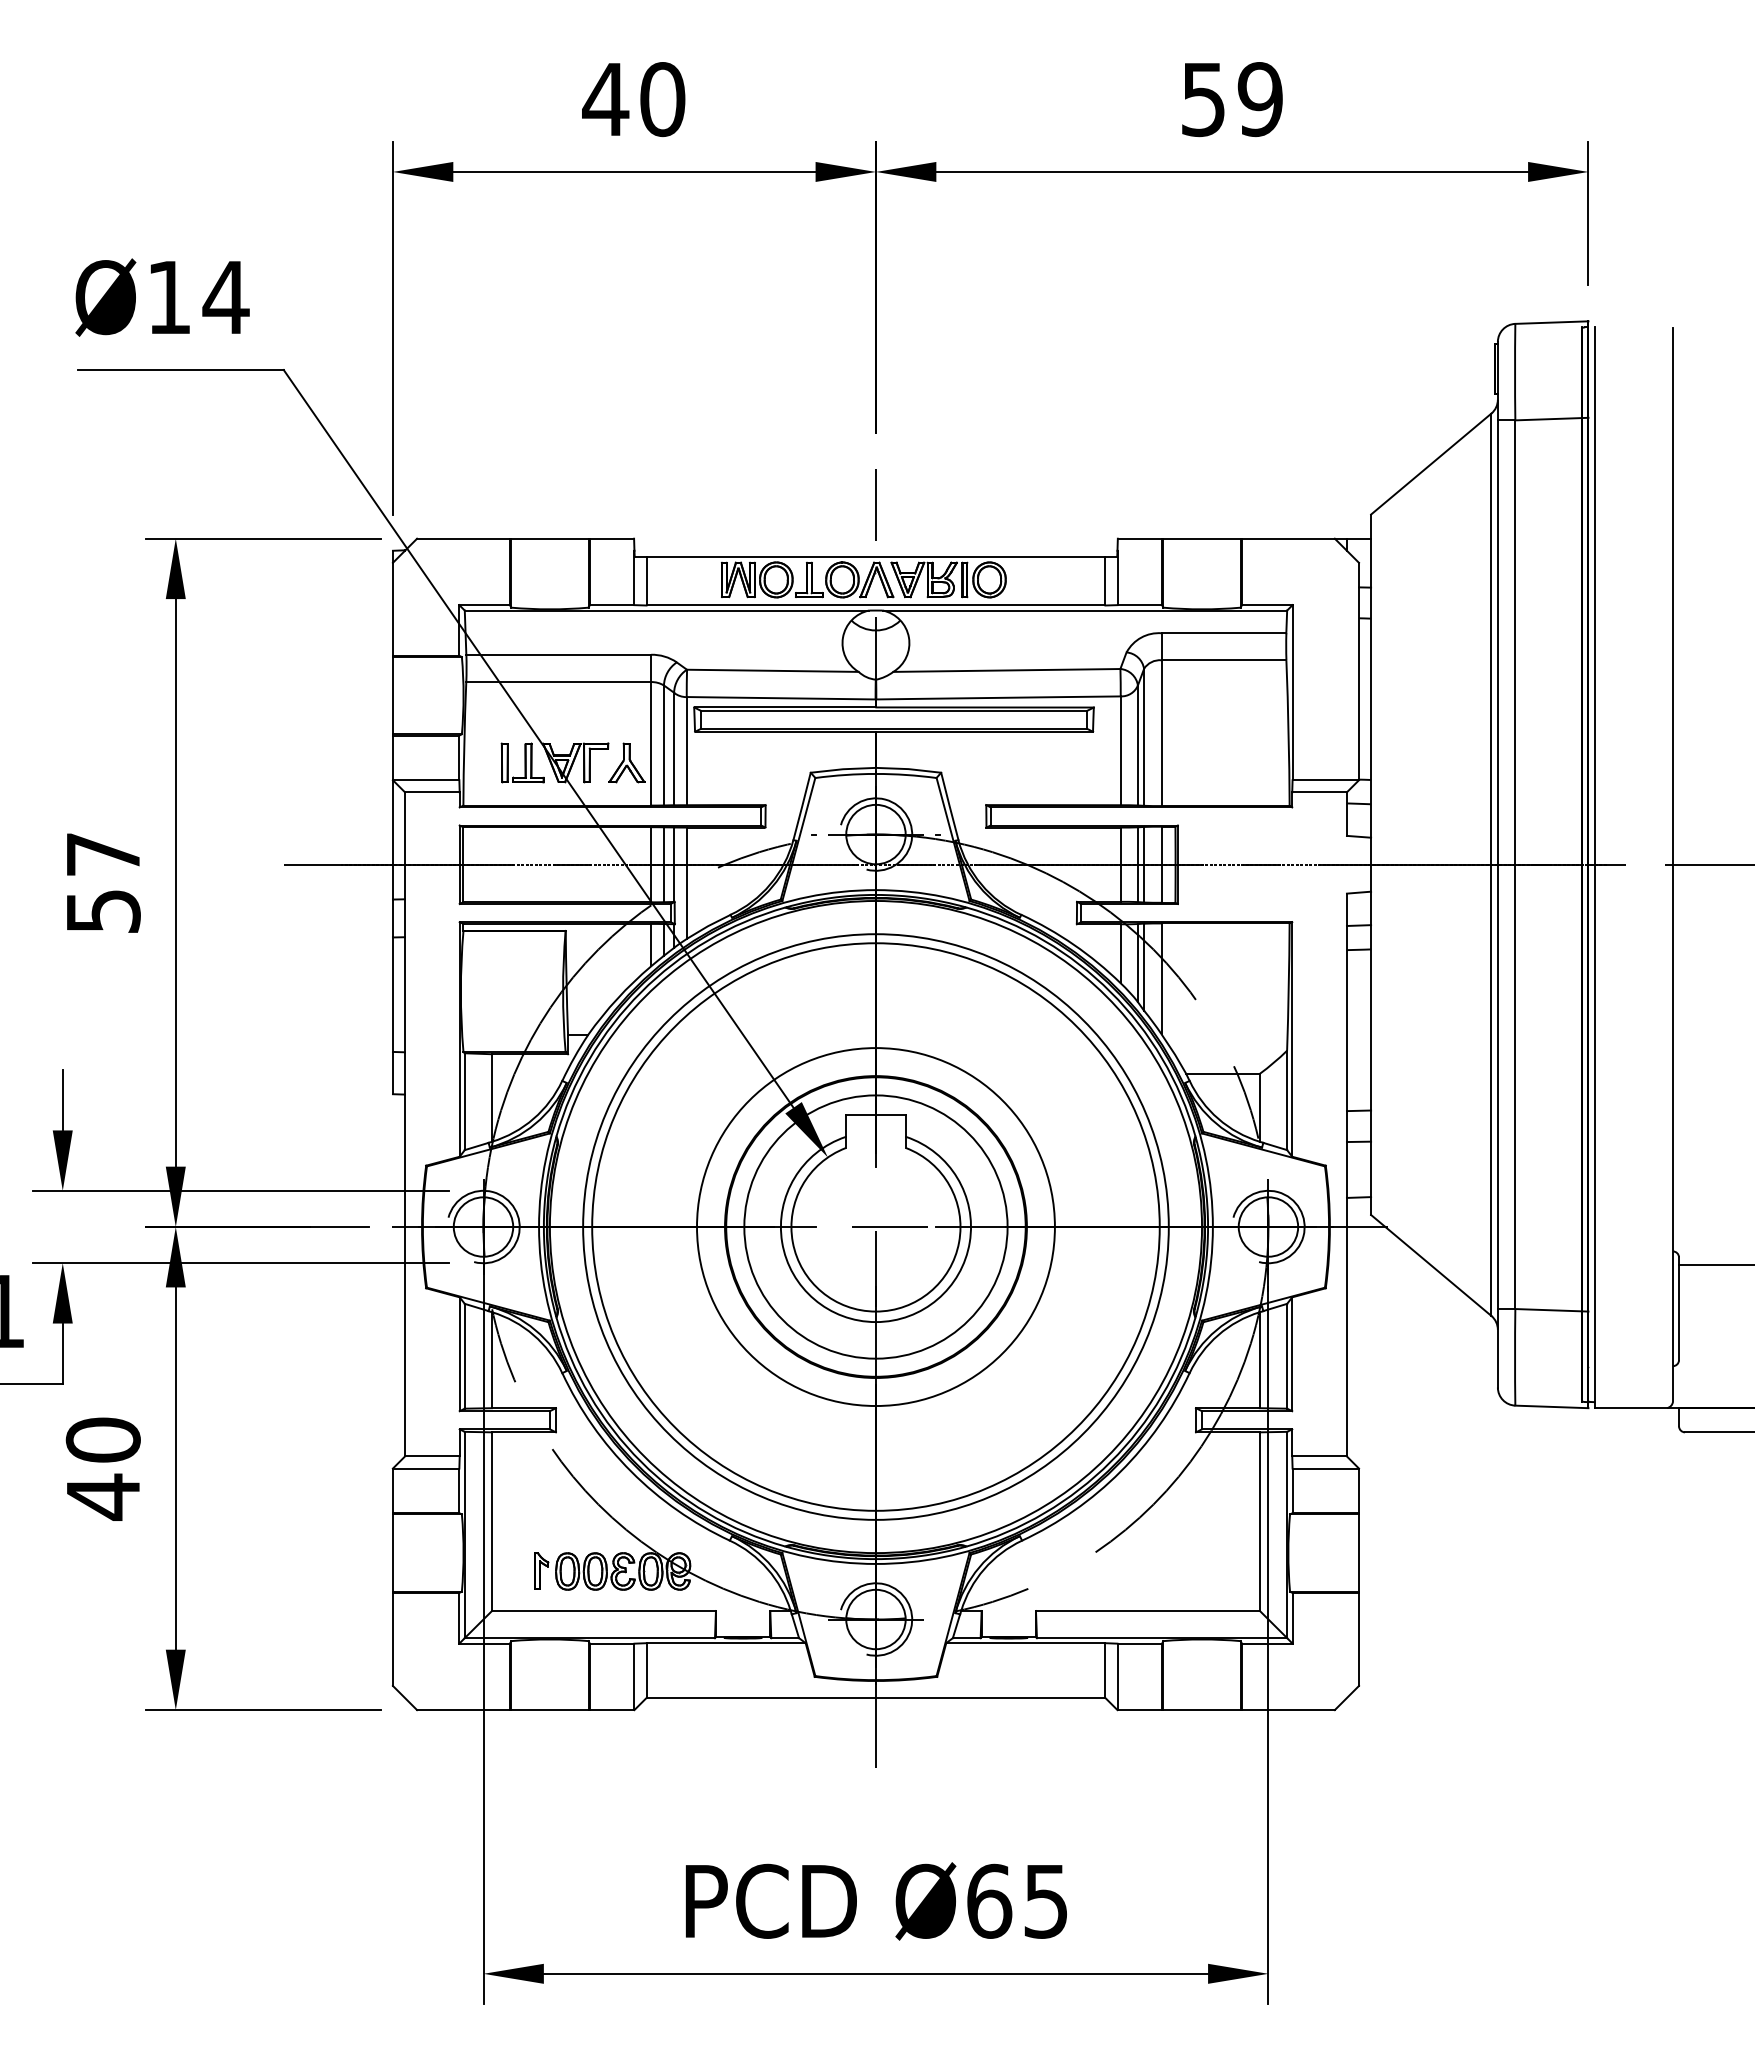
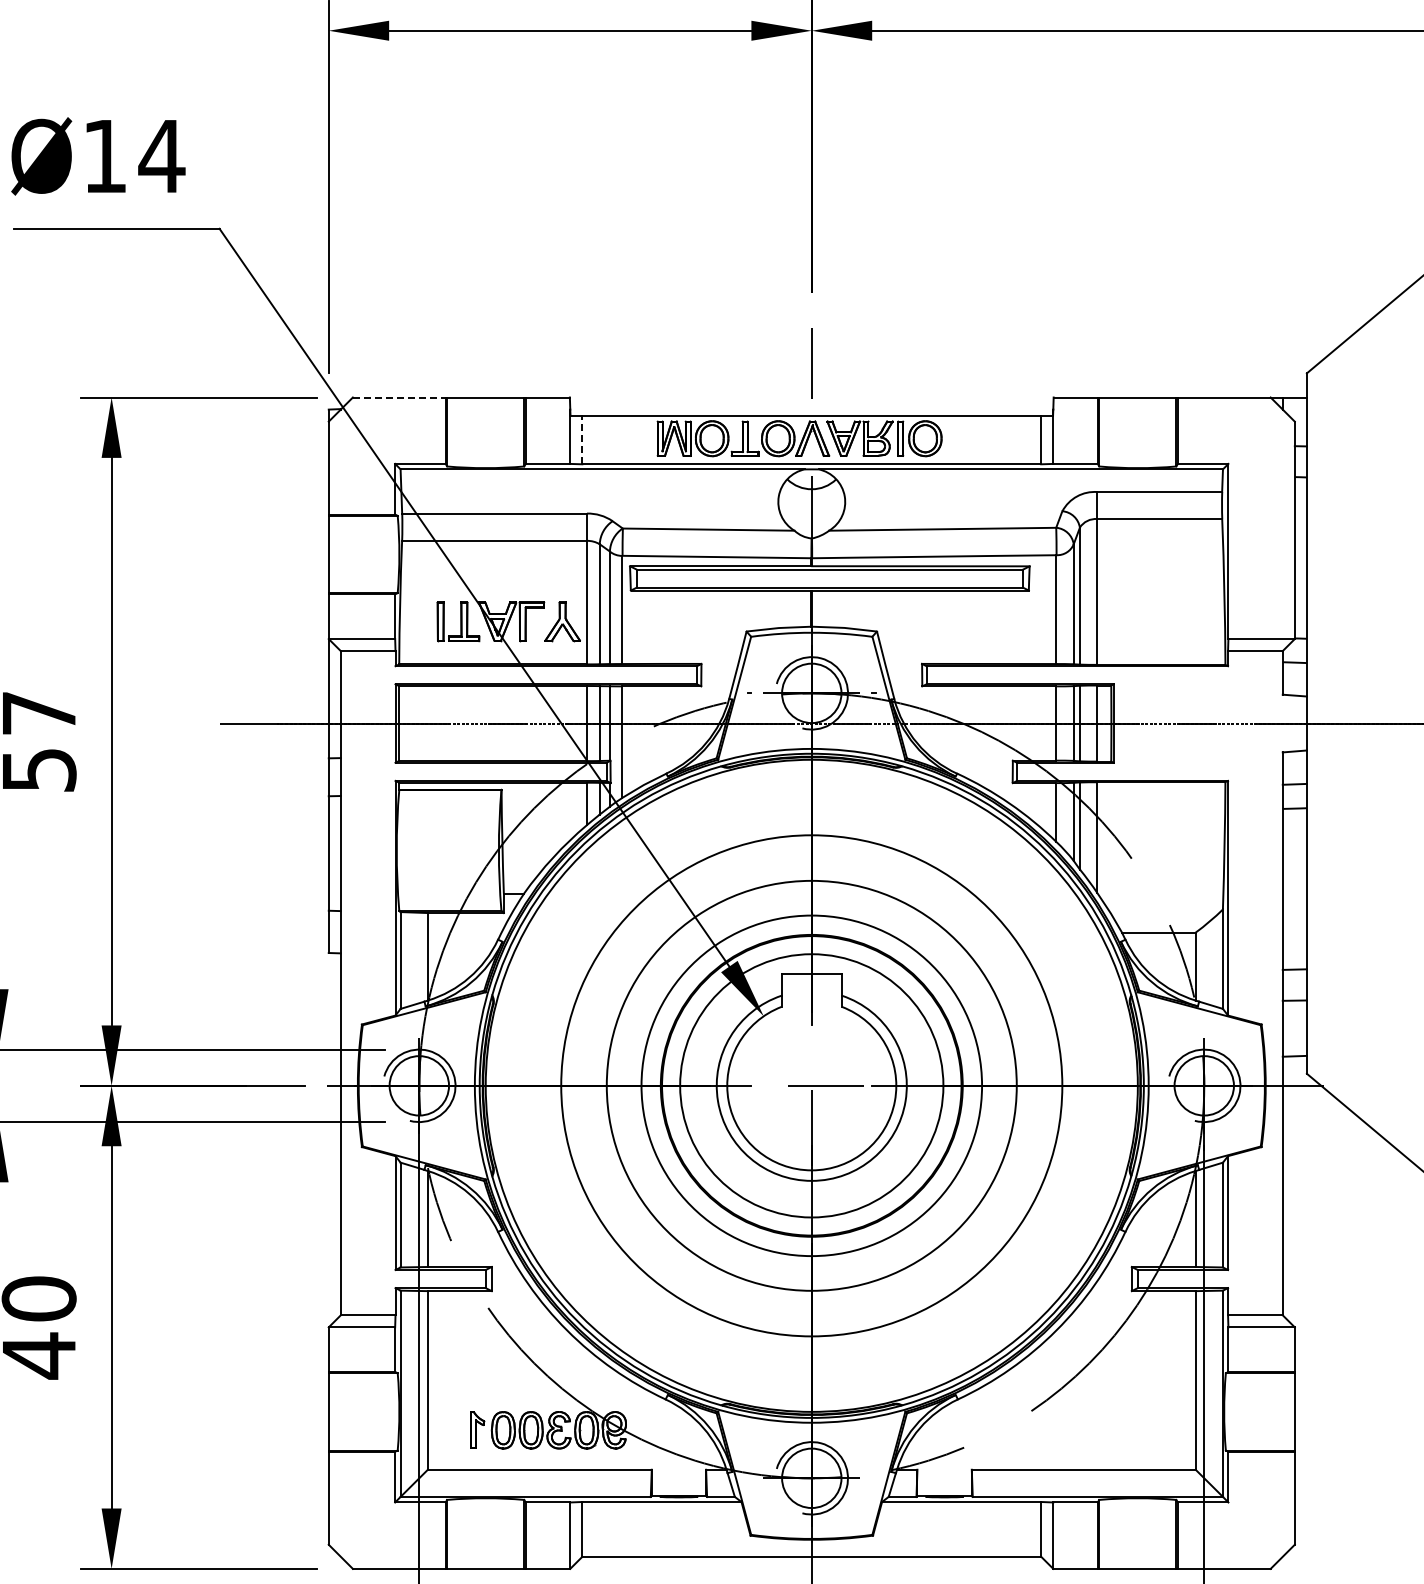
line: (464, 538) -> (400, 397), solid -> dashed
line: (646, 580) -> (582, 439), solid -> dashed
circle: (875, 1226) -> (811, 1085), size x0.6
circle: (875, 1226) -> (811, 1085), size x0.7
circle: (875, 1227) -> (811, 1086), size x1.4

